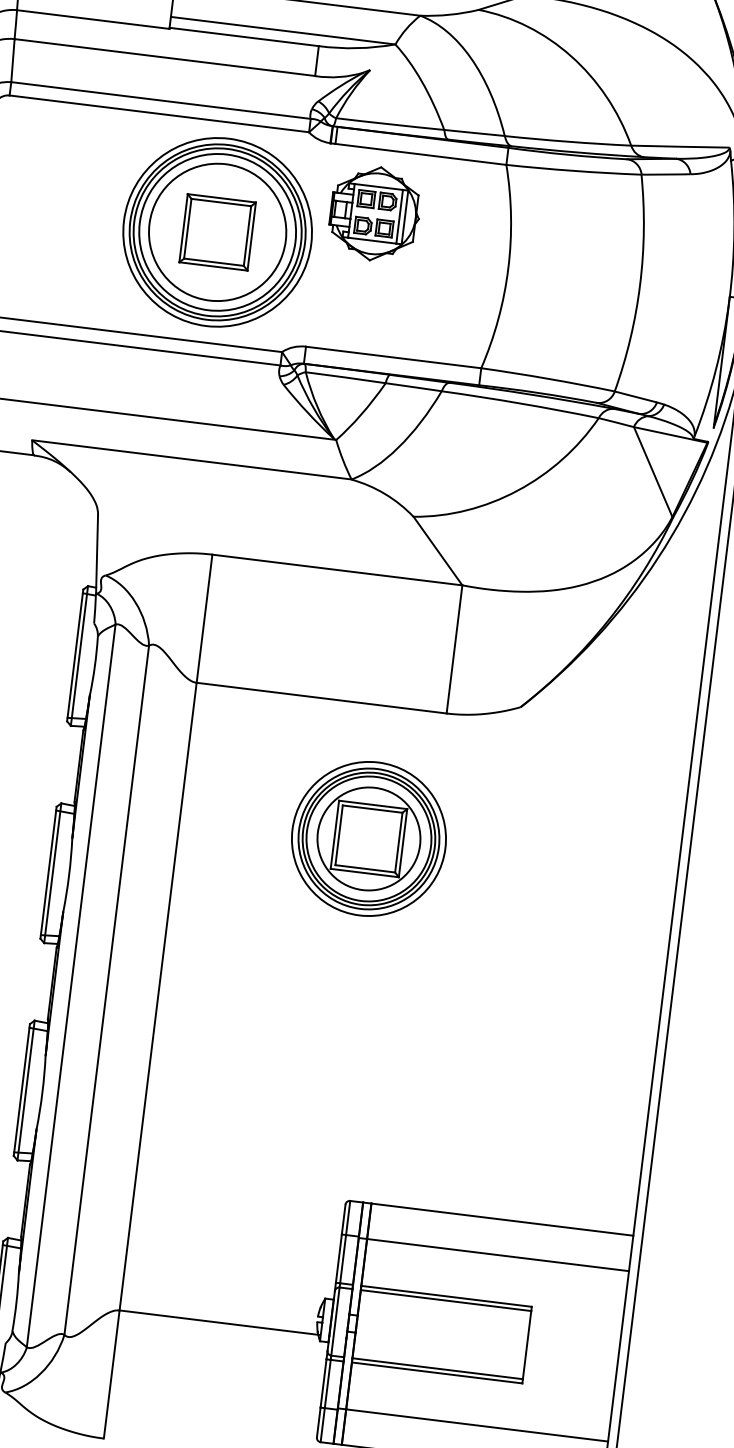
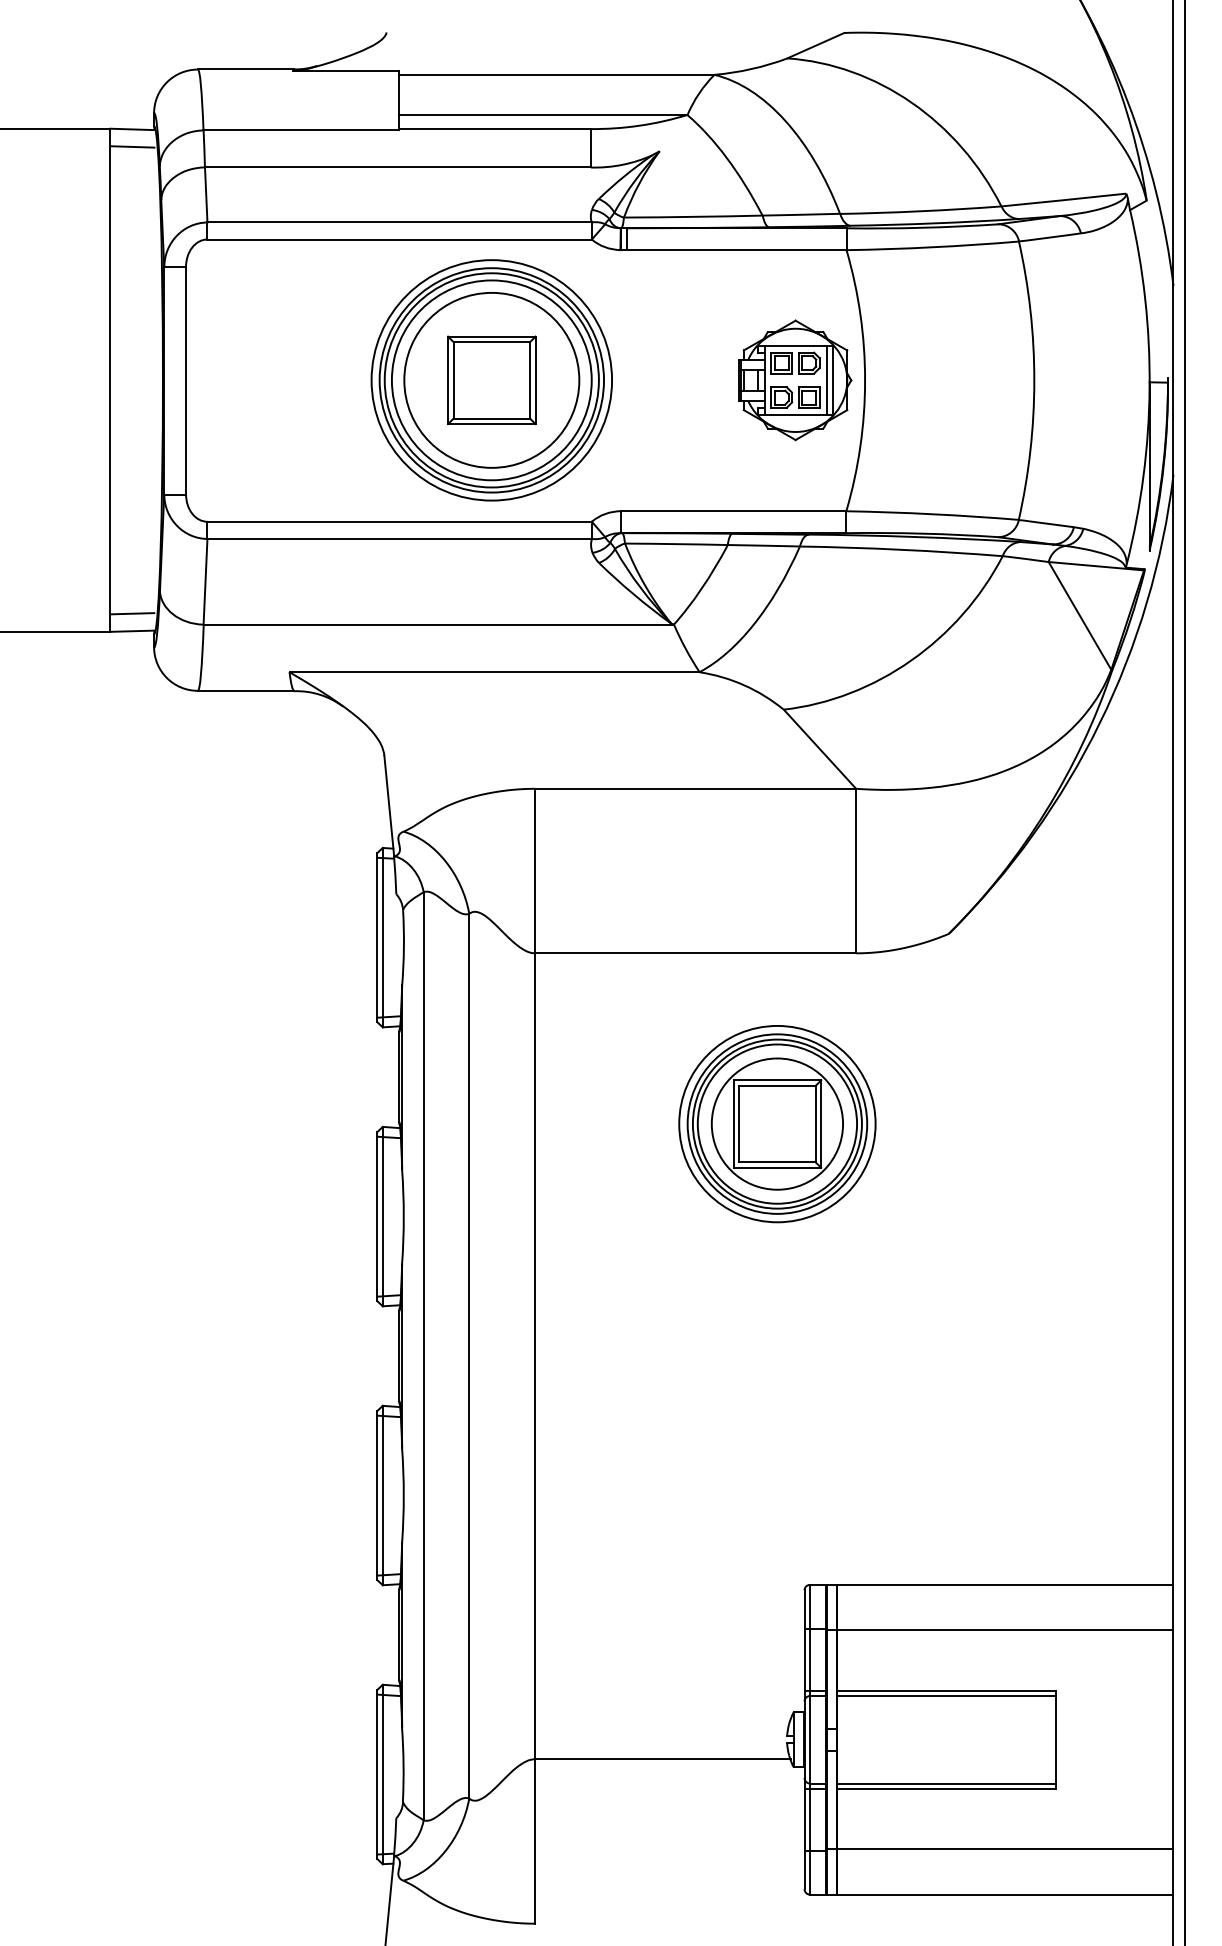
part: (375, 213) -> (795, 380), moved

